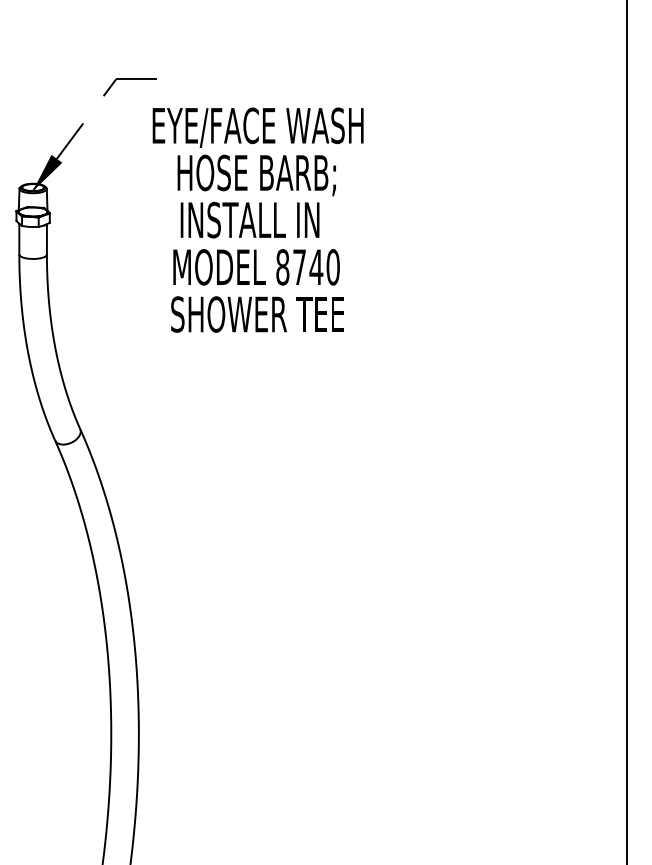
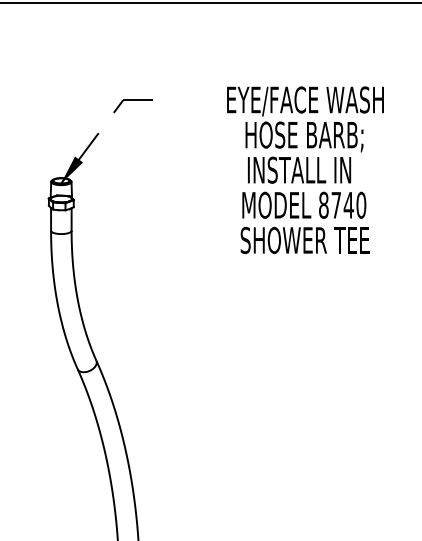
text: (257, 219) -> (305, 169), moved

